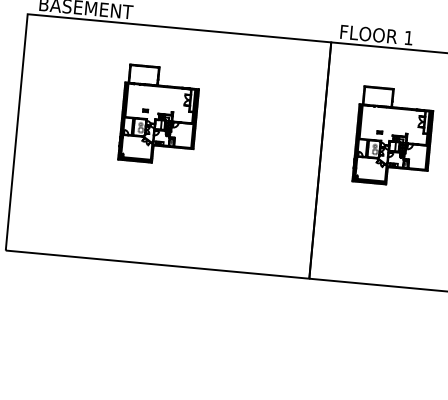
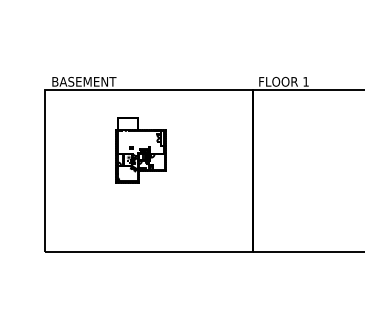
part: (392, 137) -> (301, 150), removed

